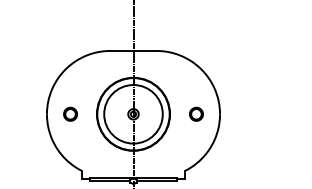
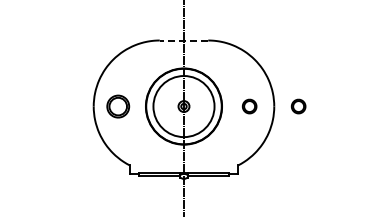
line: (133, 50) -> (183, 40), solid -> dashed
part: (70, 114) -> (118, 106), size x1.6
part: (243, 114) -> (298, 106), added

